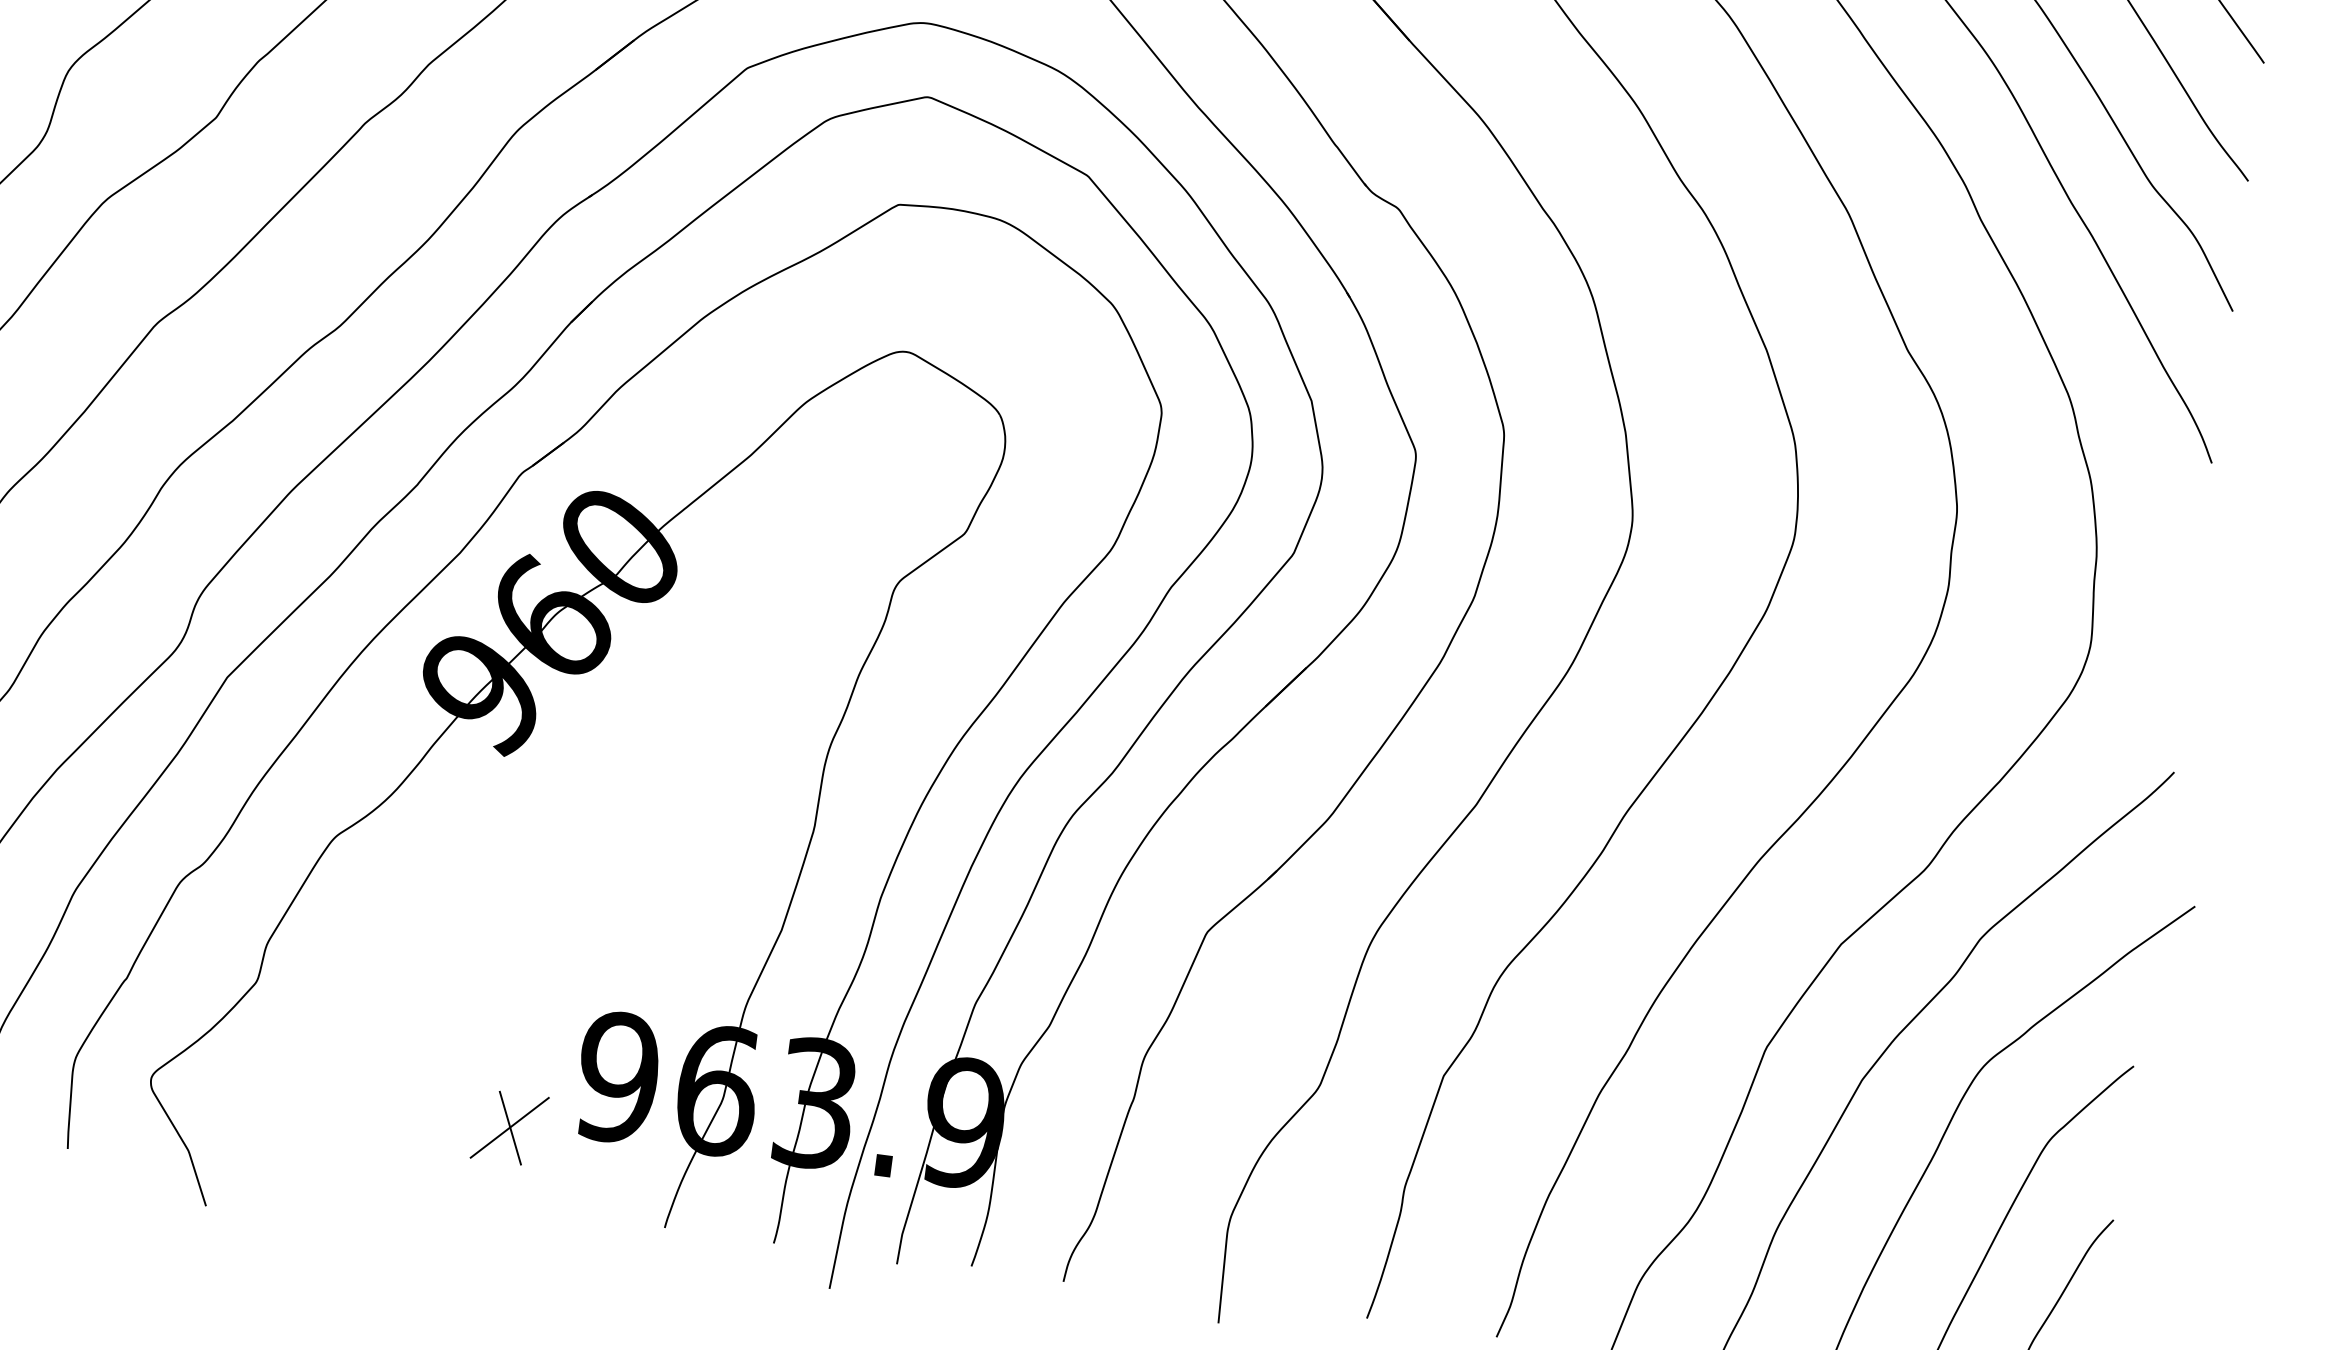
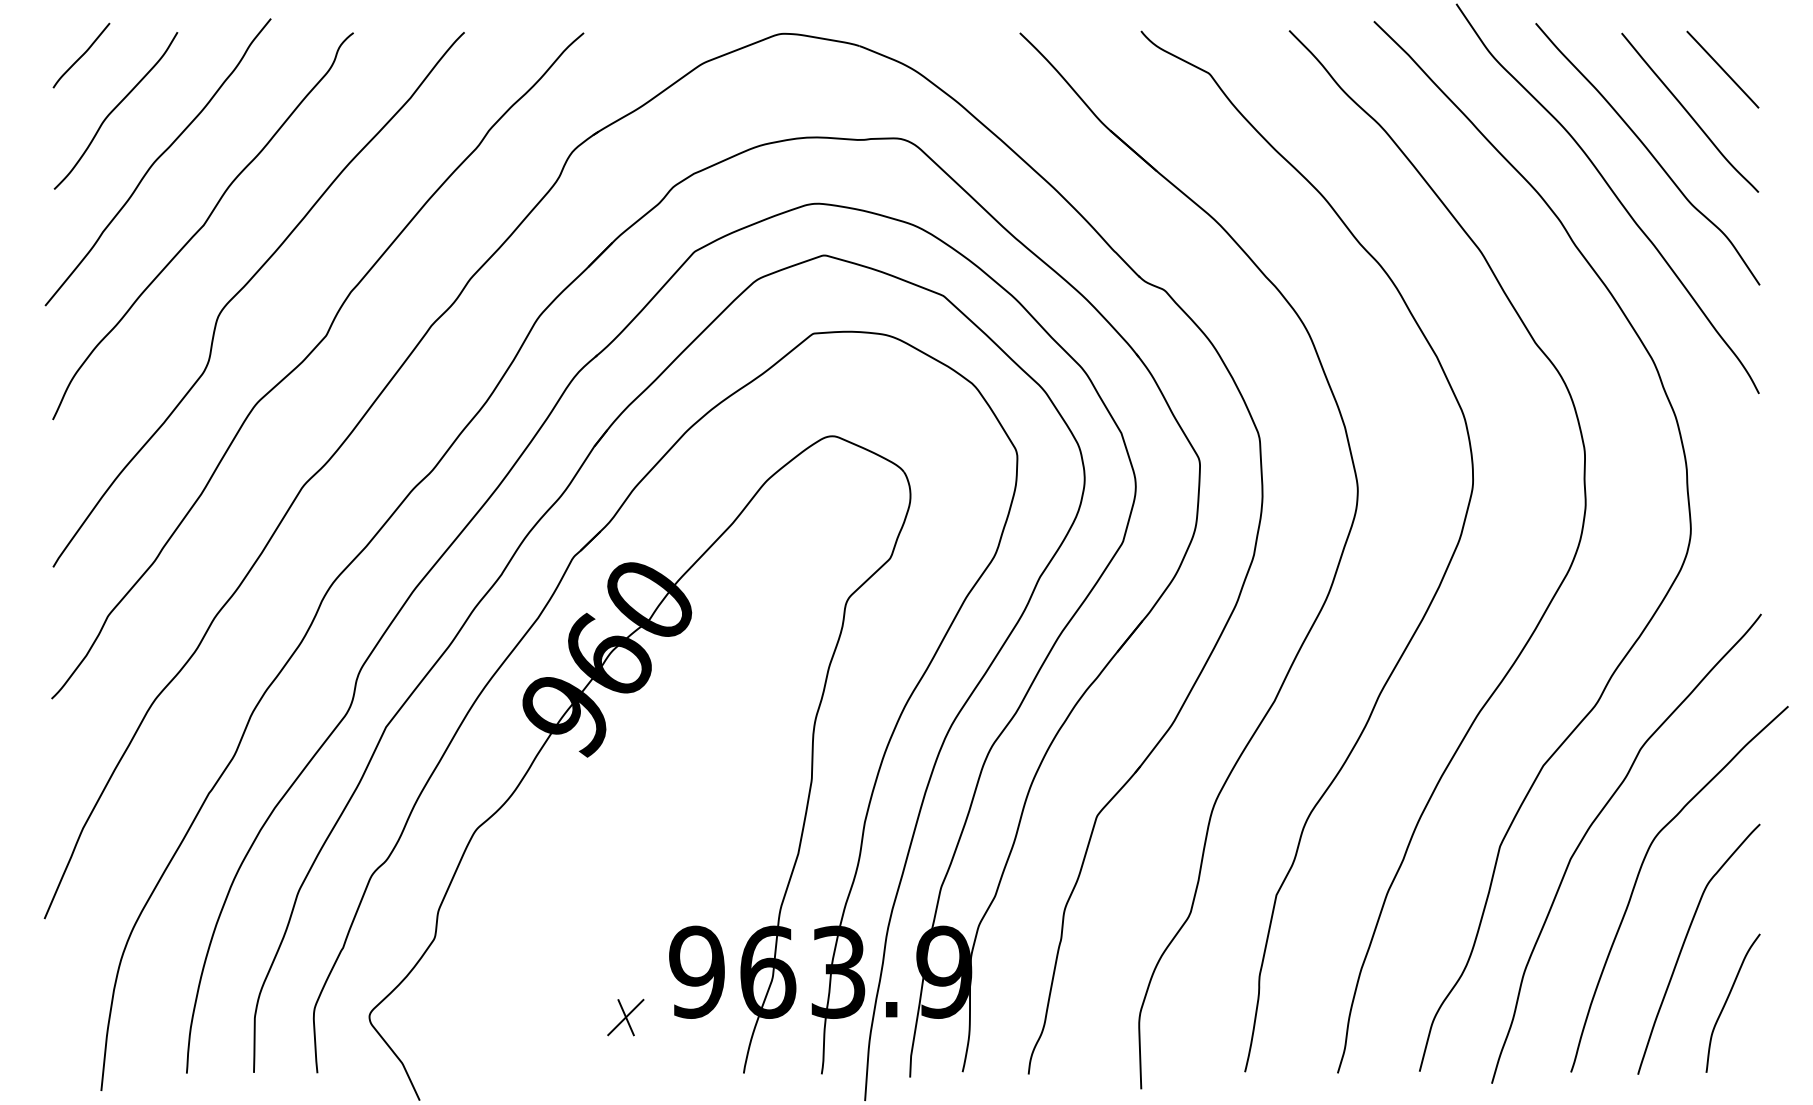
part: (509, 1127) -> (625, 1017), size x0.71

